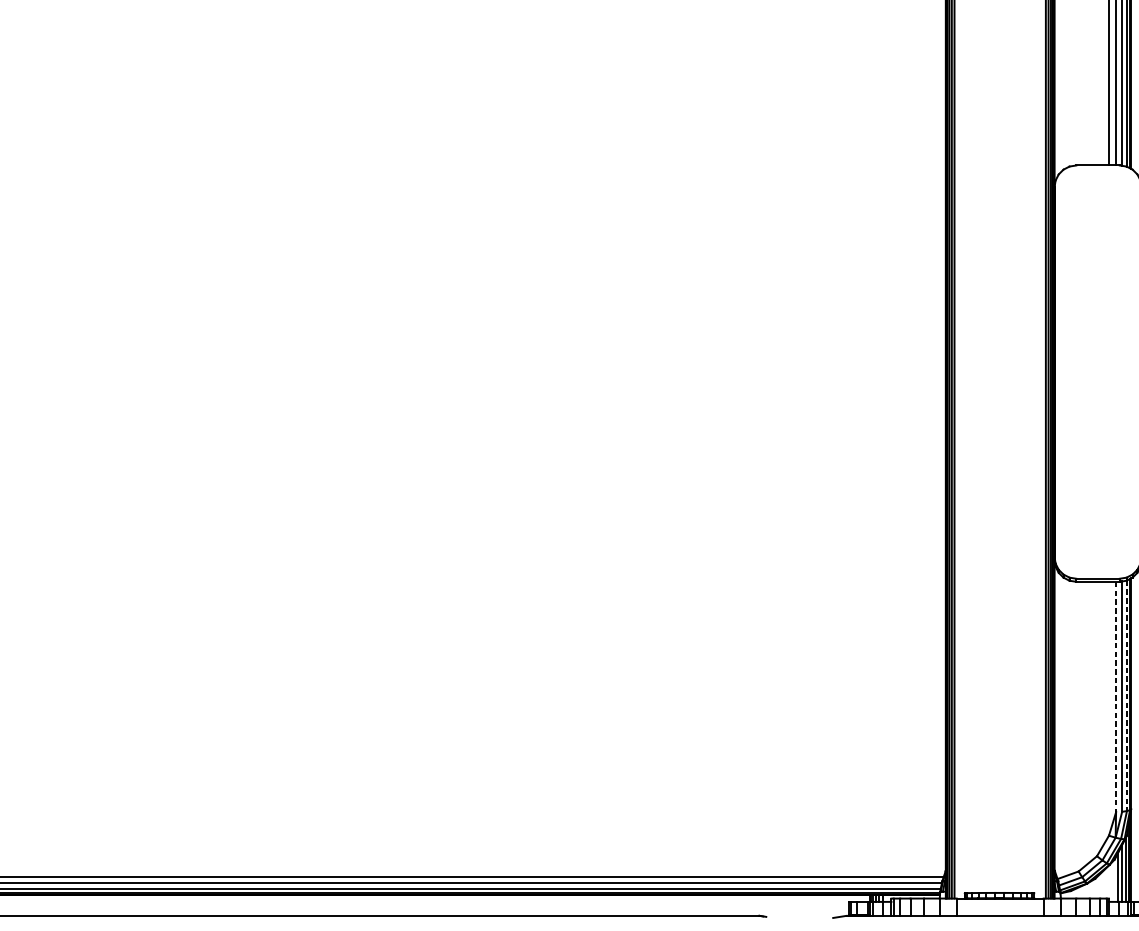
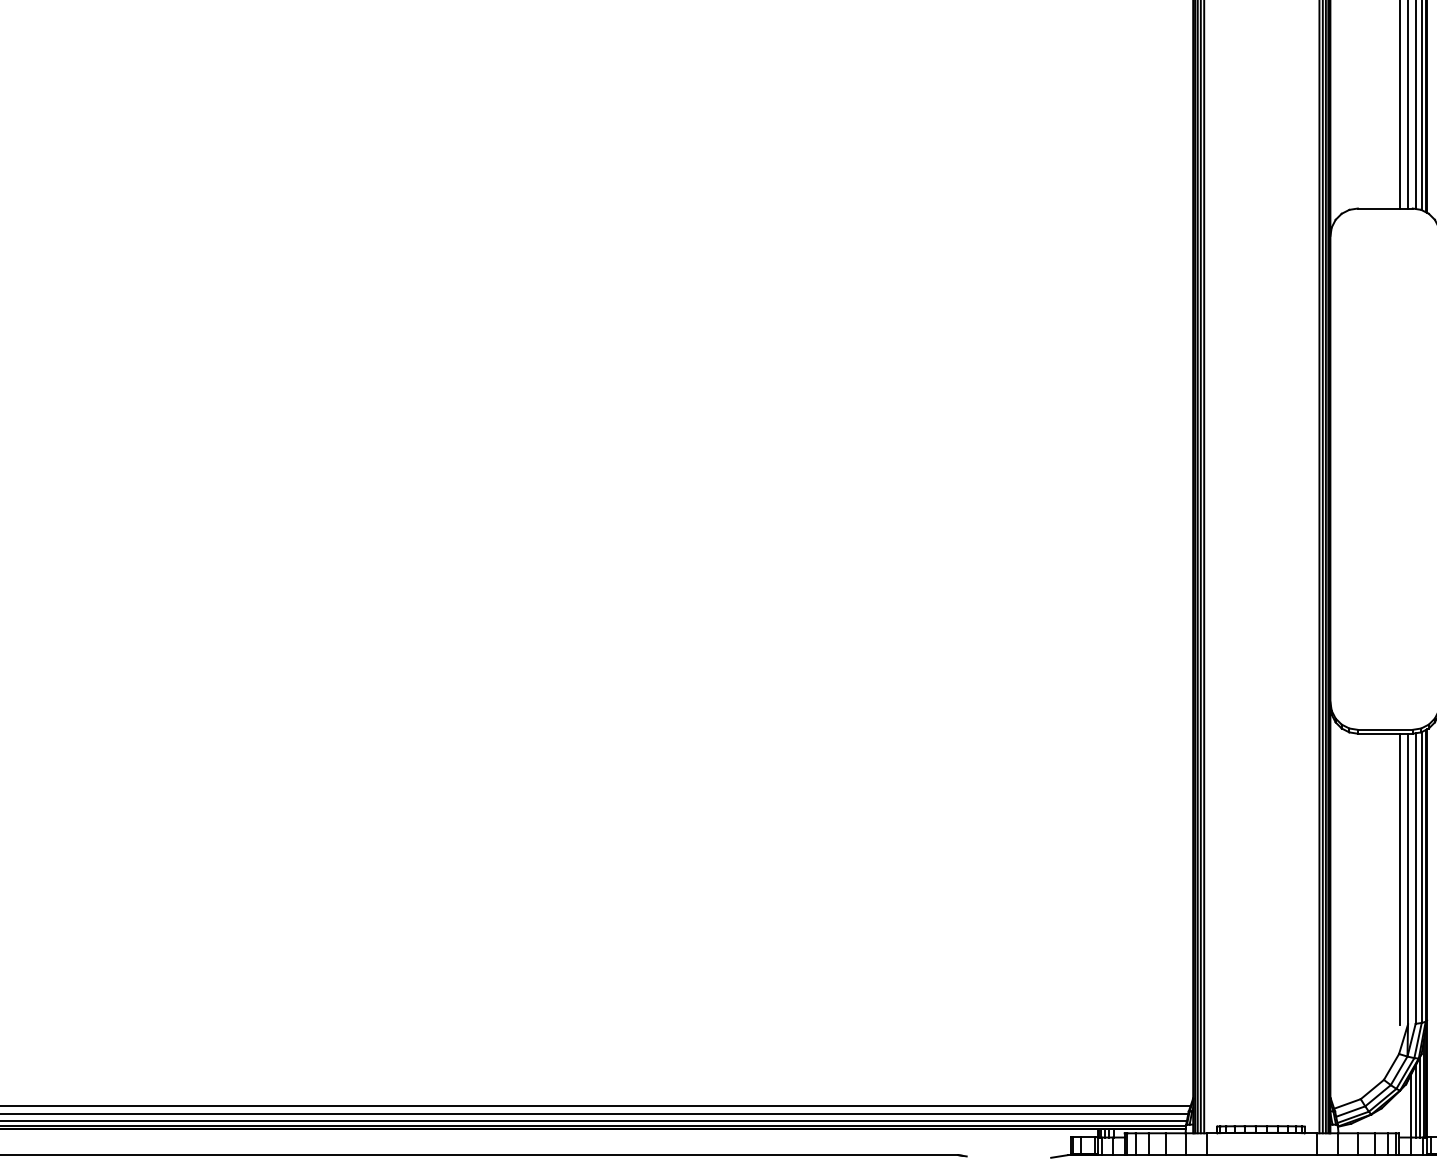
line: (1109, 696) -> (1399, 878), added
line: (1126, 696) -> (1421, 878), dashed -> solid
line: (1116, 697) -> (1408, 879), dashed -> solid

